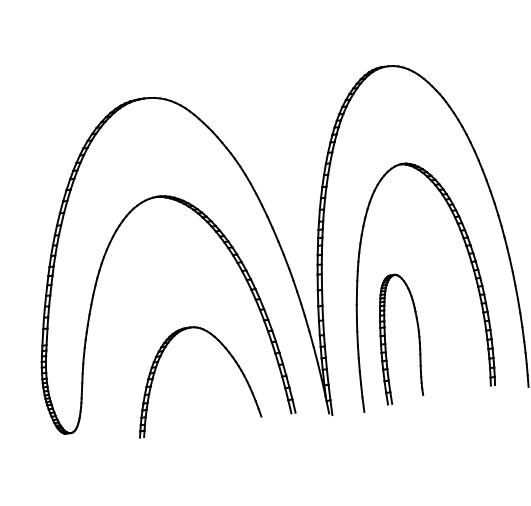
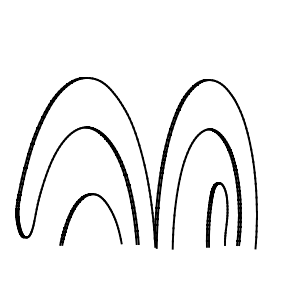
part: (397, 337) -> (216, 214), moved

